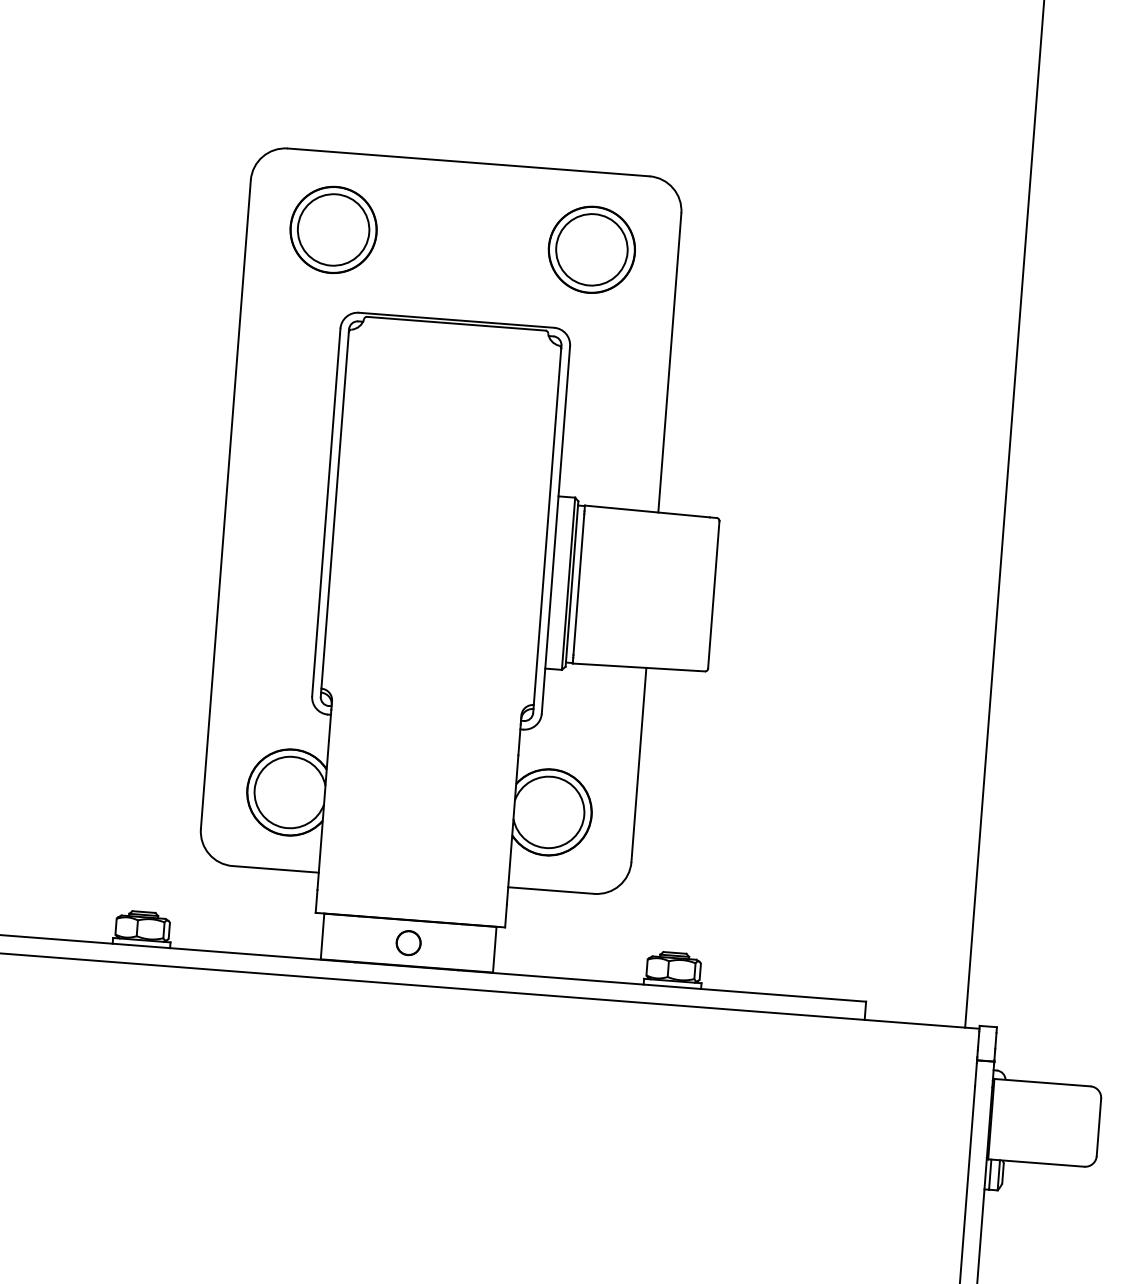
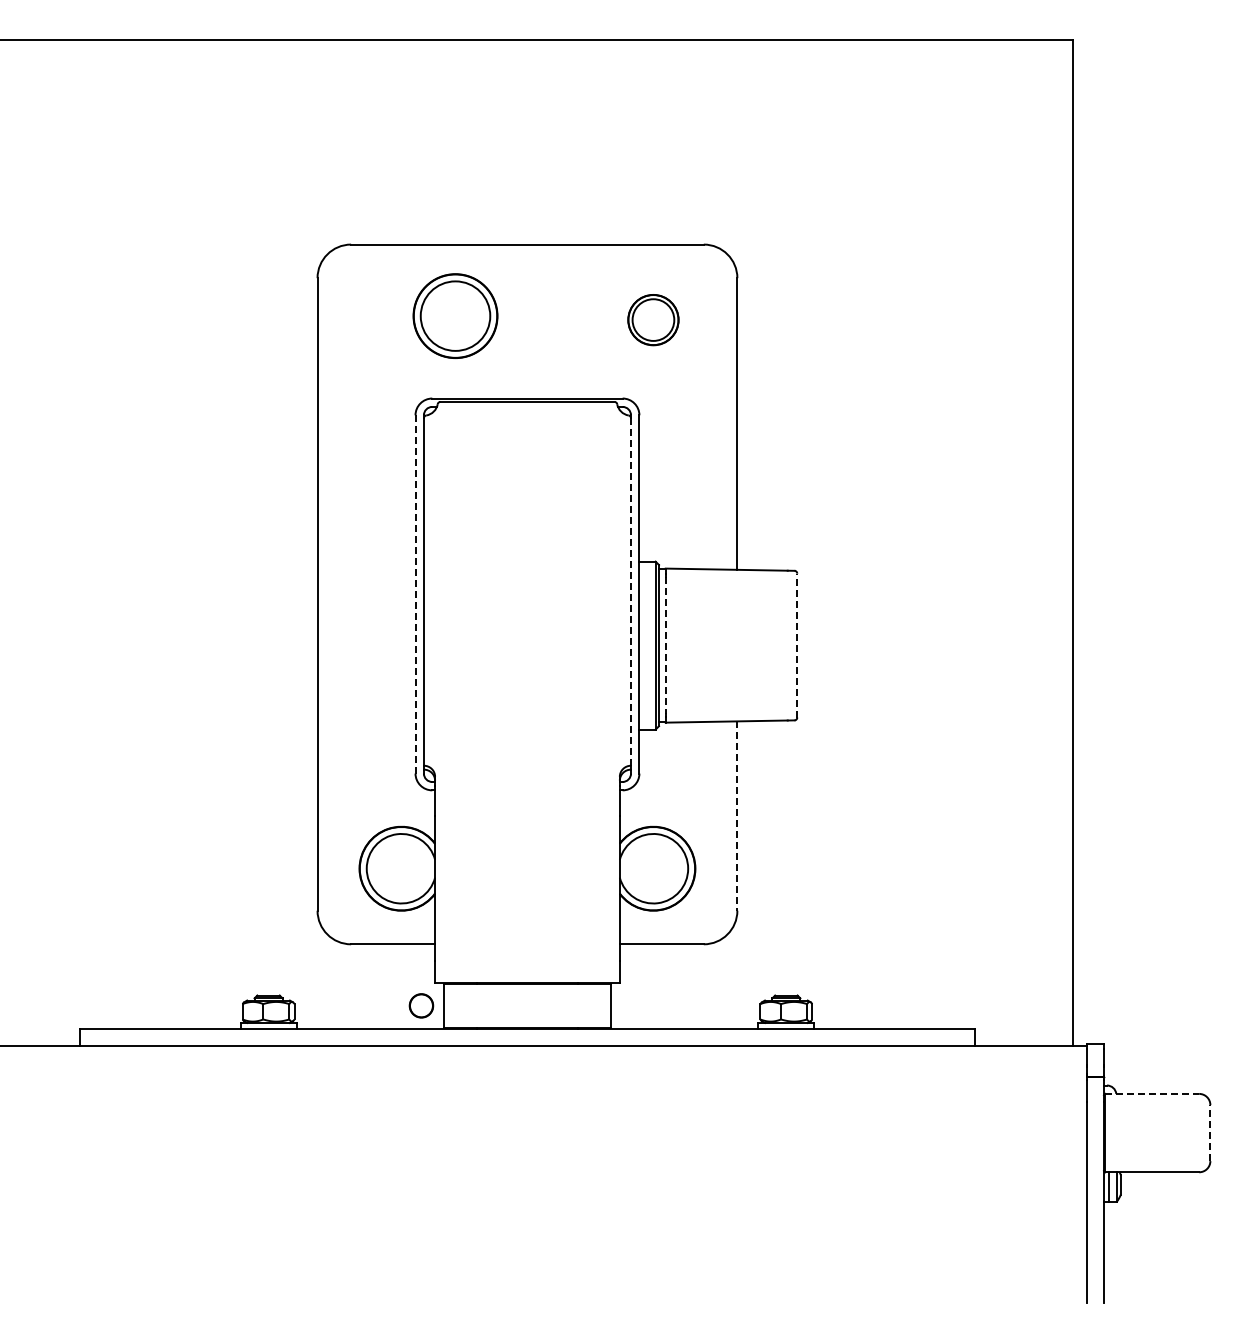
part: (333, 229) -> (455, 315), moved
part: (592, 249) -> (653, 319), size x0.6
line: (326, 511) -> (415, 593), solid -> dashed
line: (548, 526) -> (631, 591), solid -> dashed
line: (578, 584) -> (665, 645), solid -> dashed
line: (714, 594) -> (797, 645), solid -> dashed
line: (638, 765) -> (737, 816), solid -> dashed
part: (408, 942) -> (421, 1005), moved
line: (1042, 1082) -> (1152, 1093), solid -> dashed
line: (1099, 1127) -> (1210, 1133), solid -> dashed

